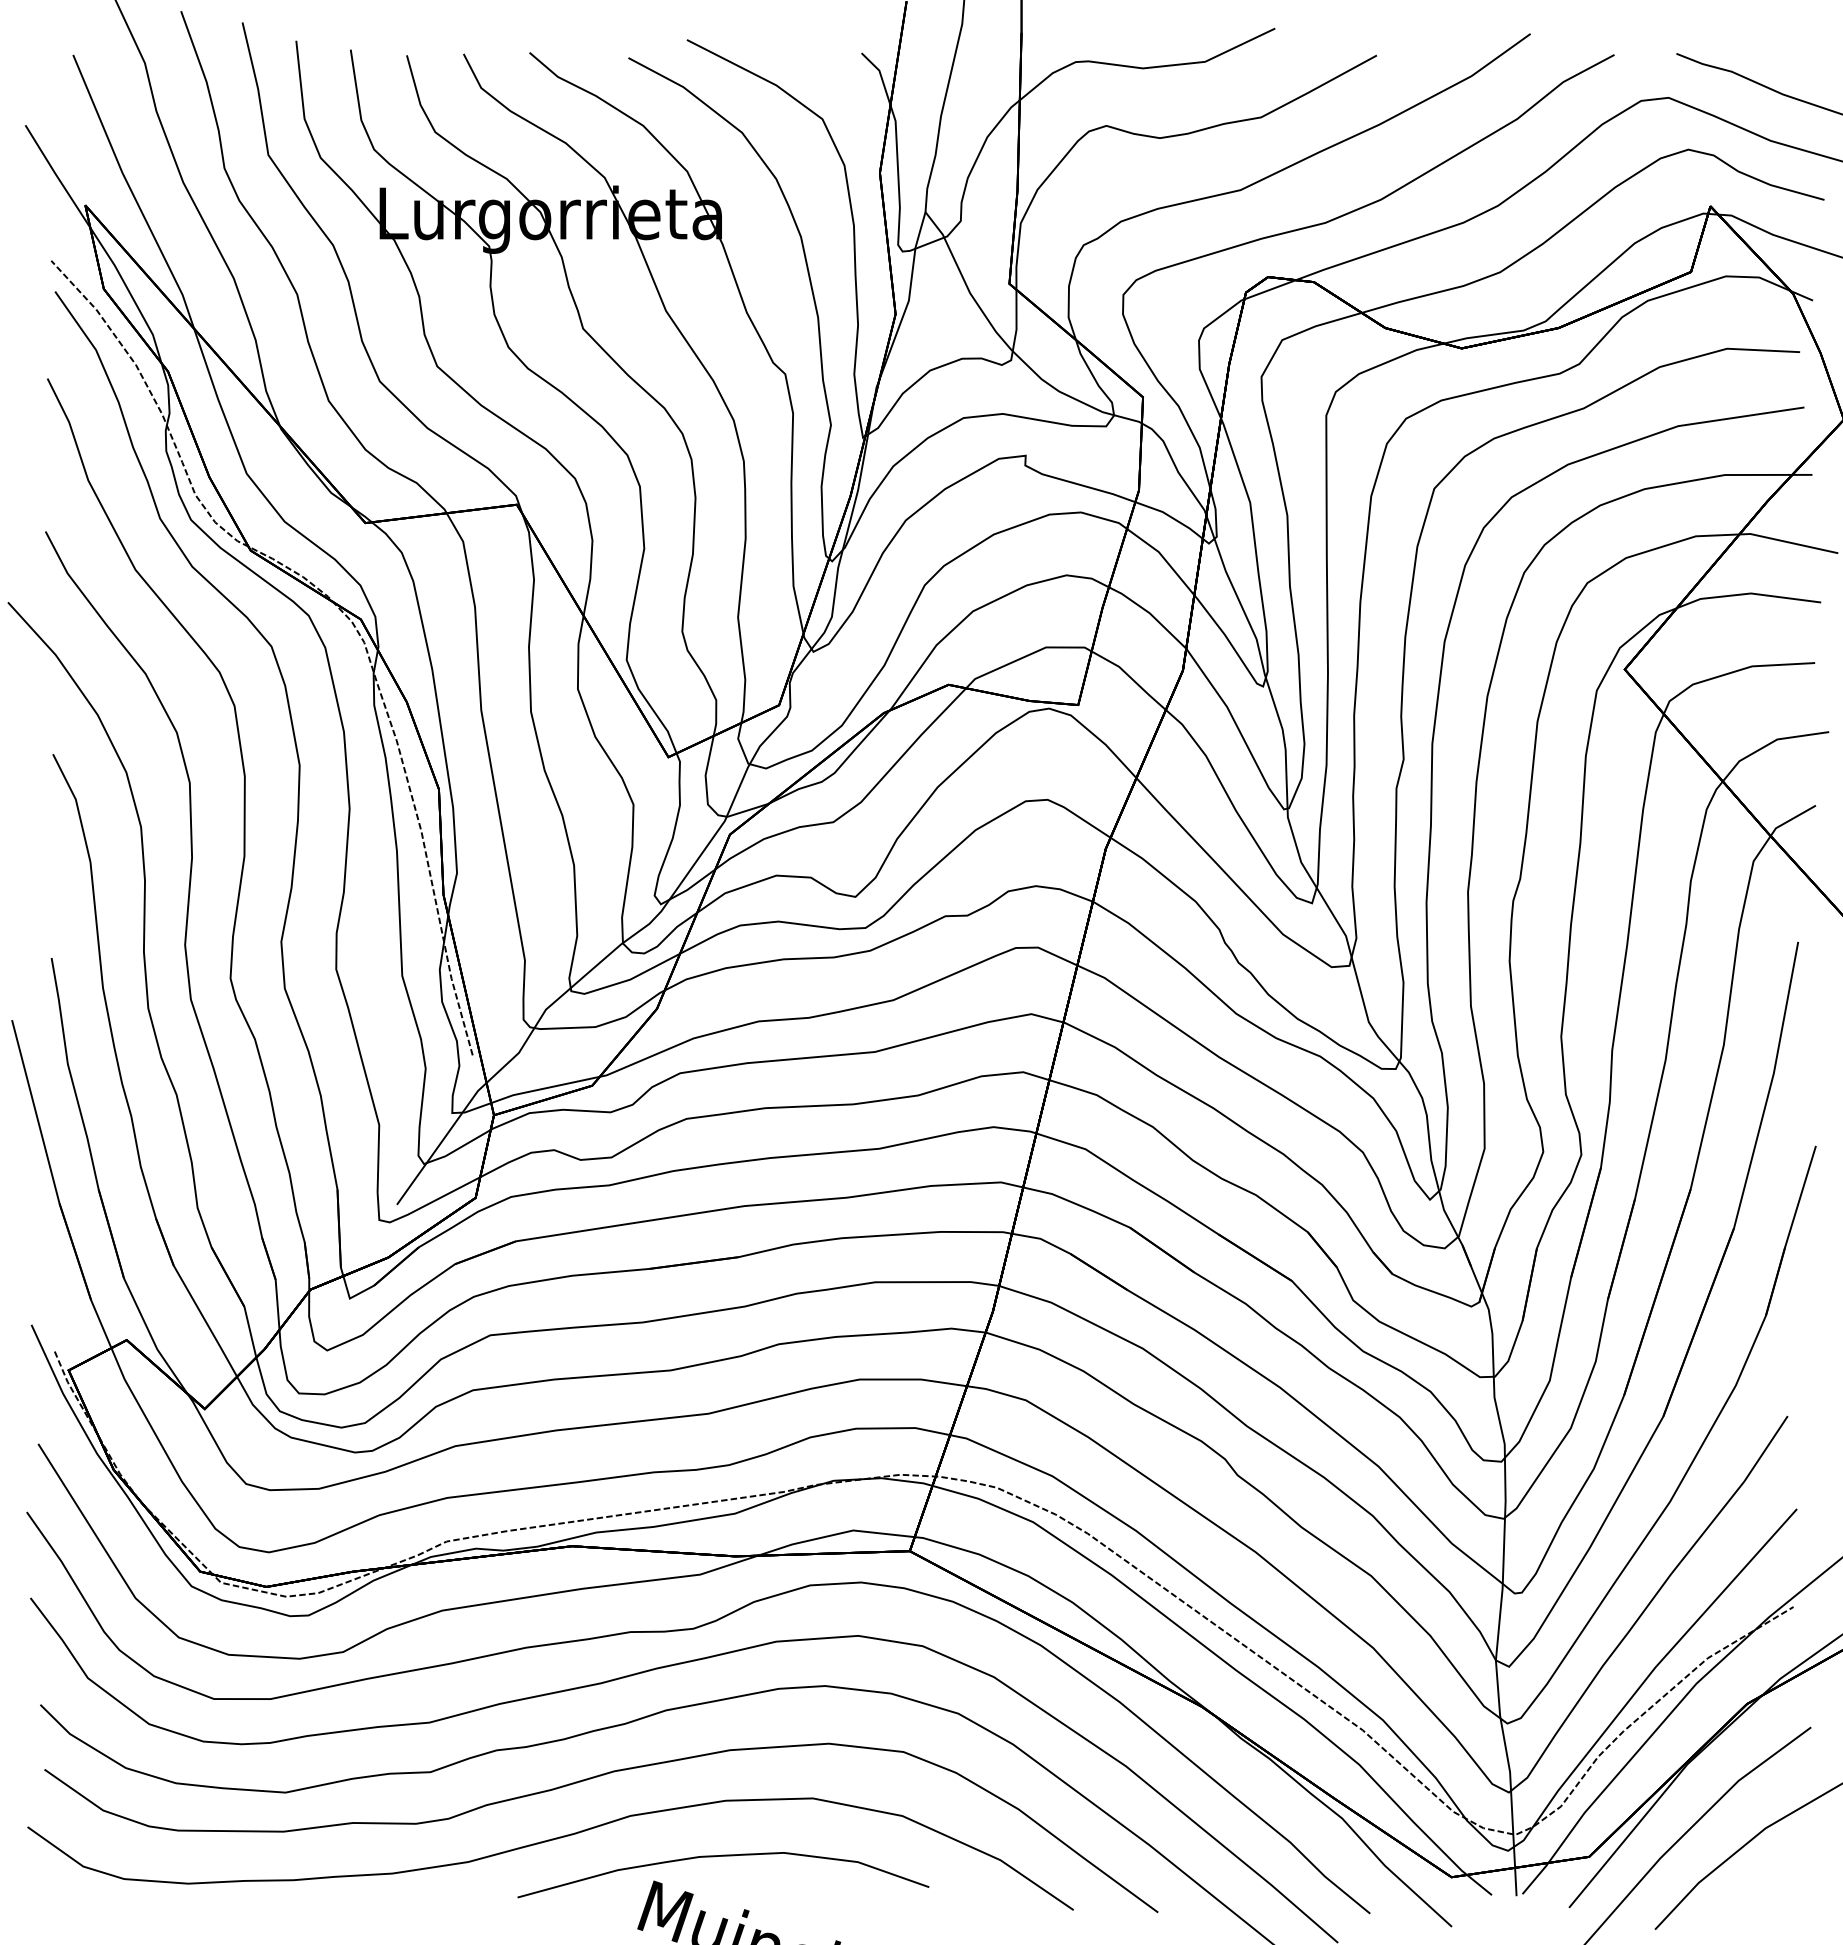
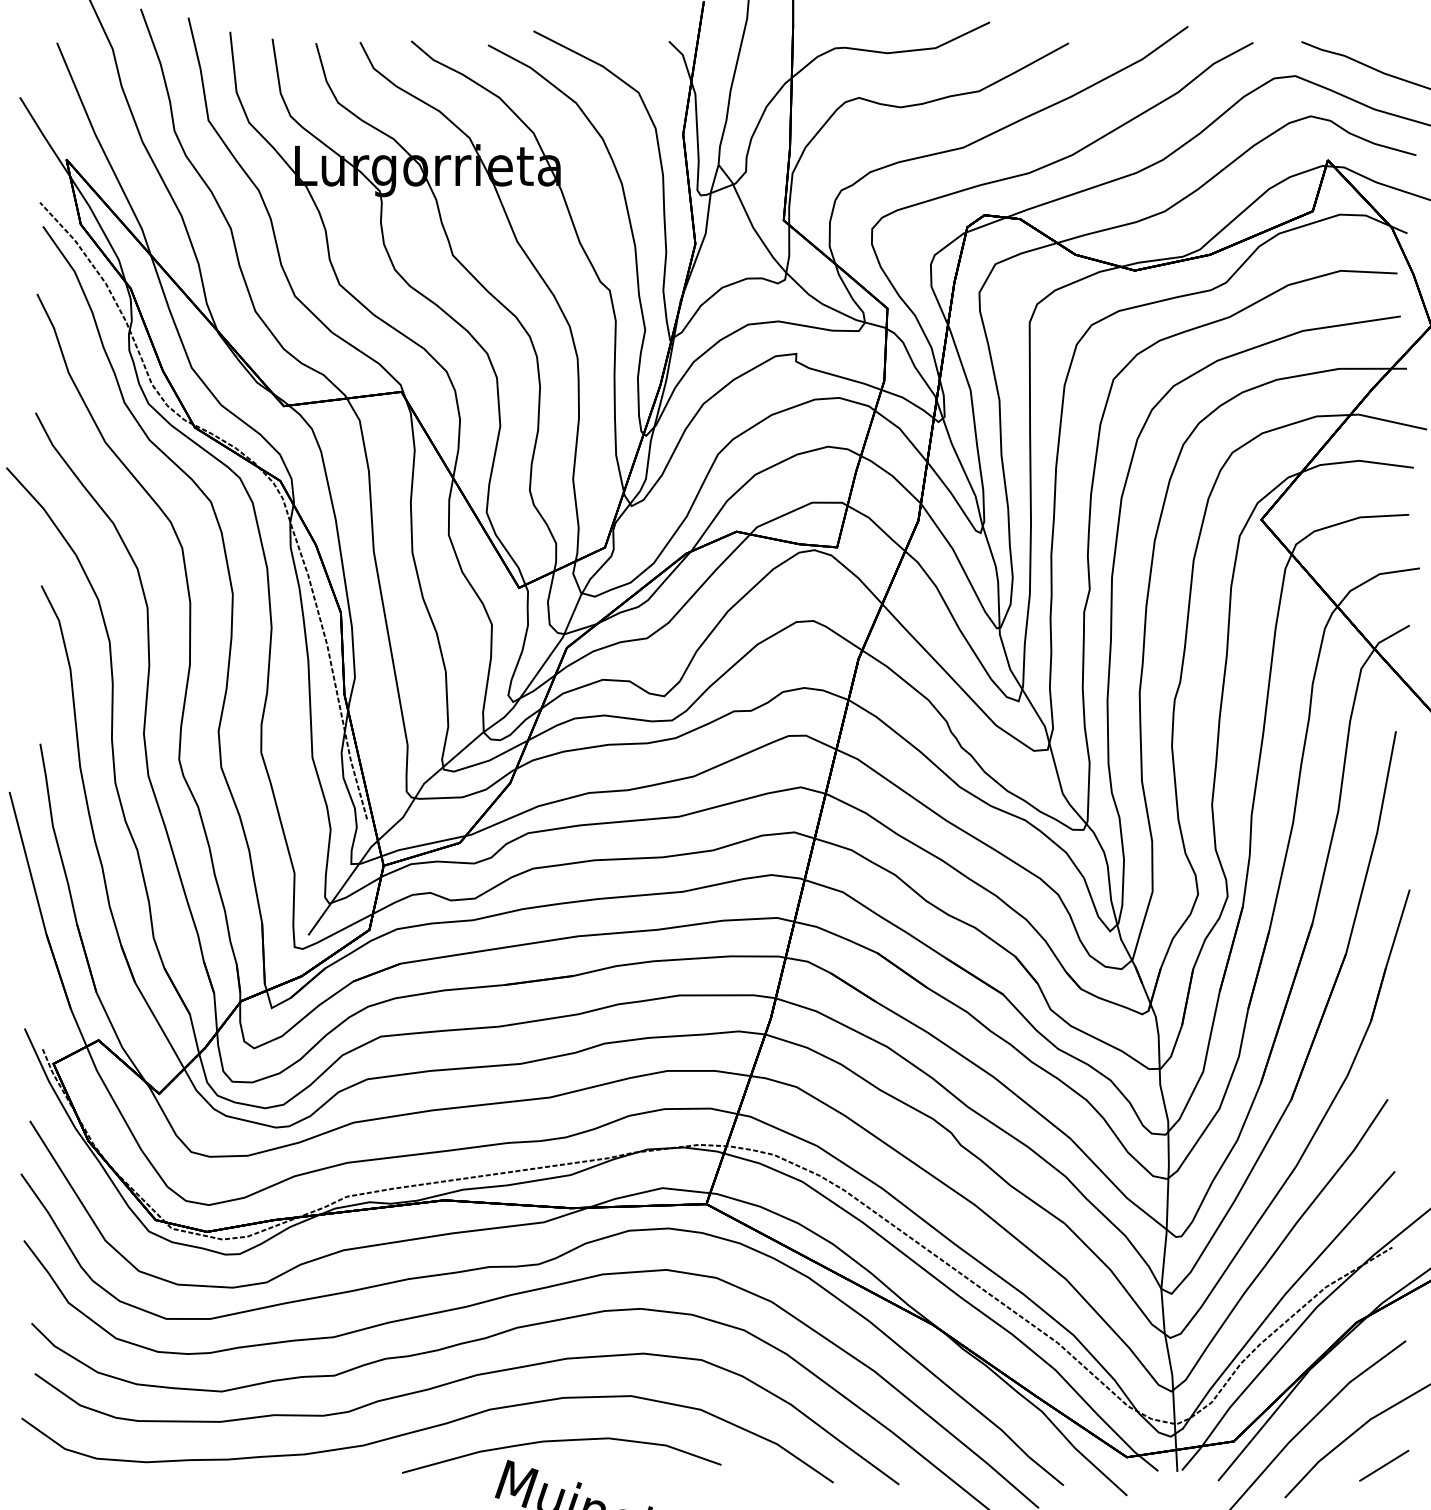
line: (1782, 1887) -> (1383, 1465), added

